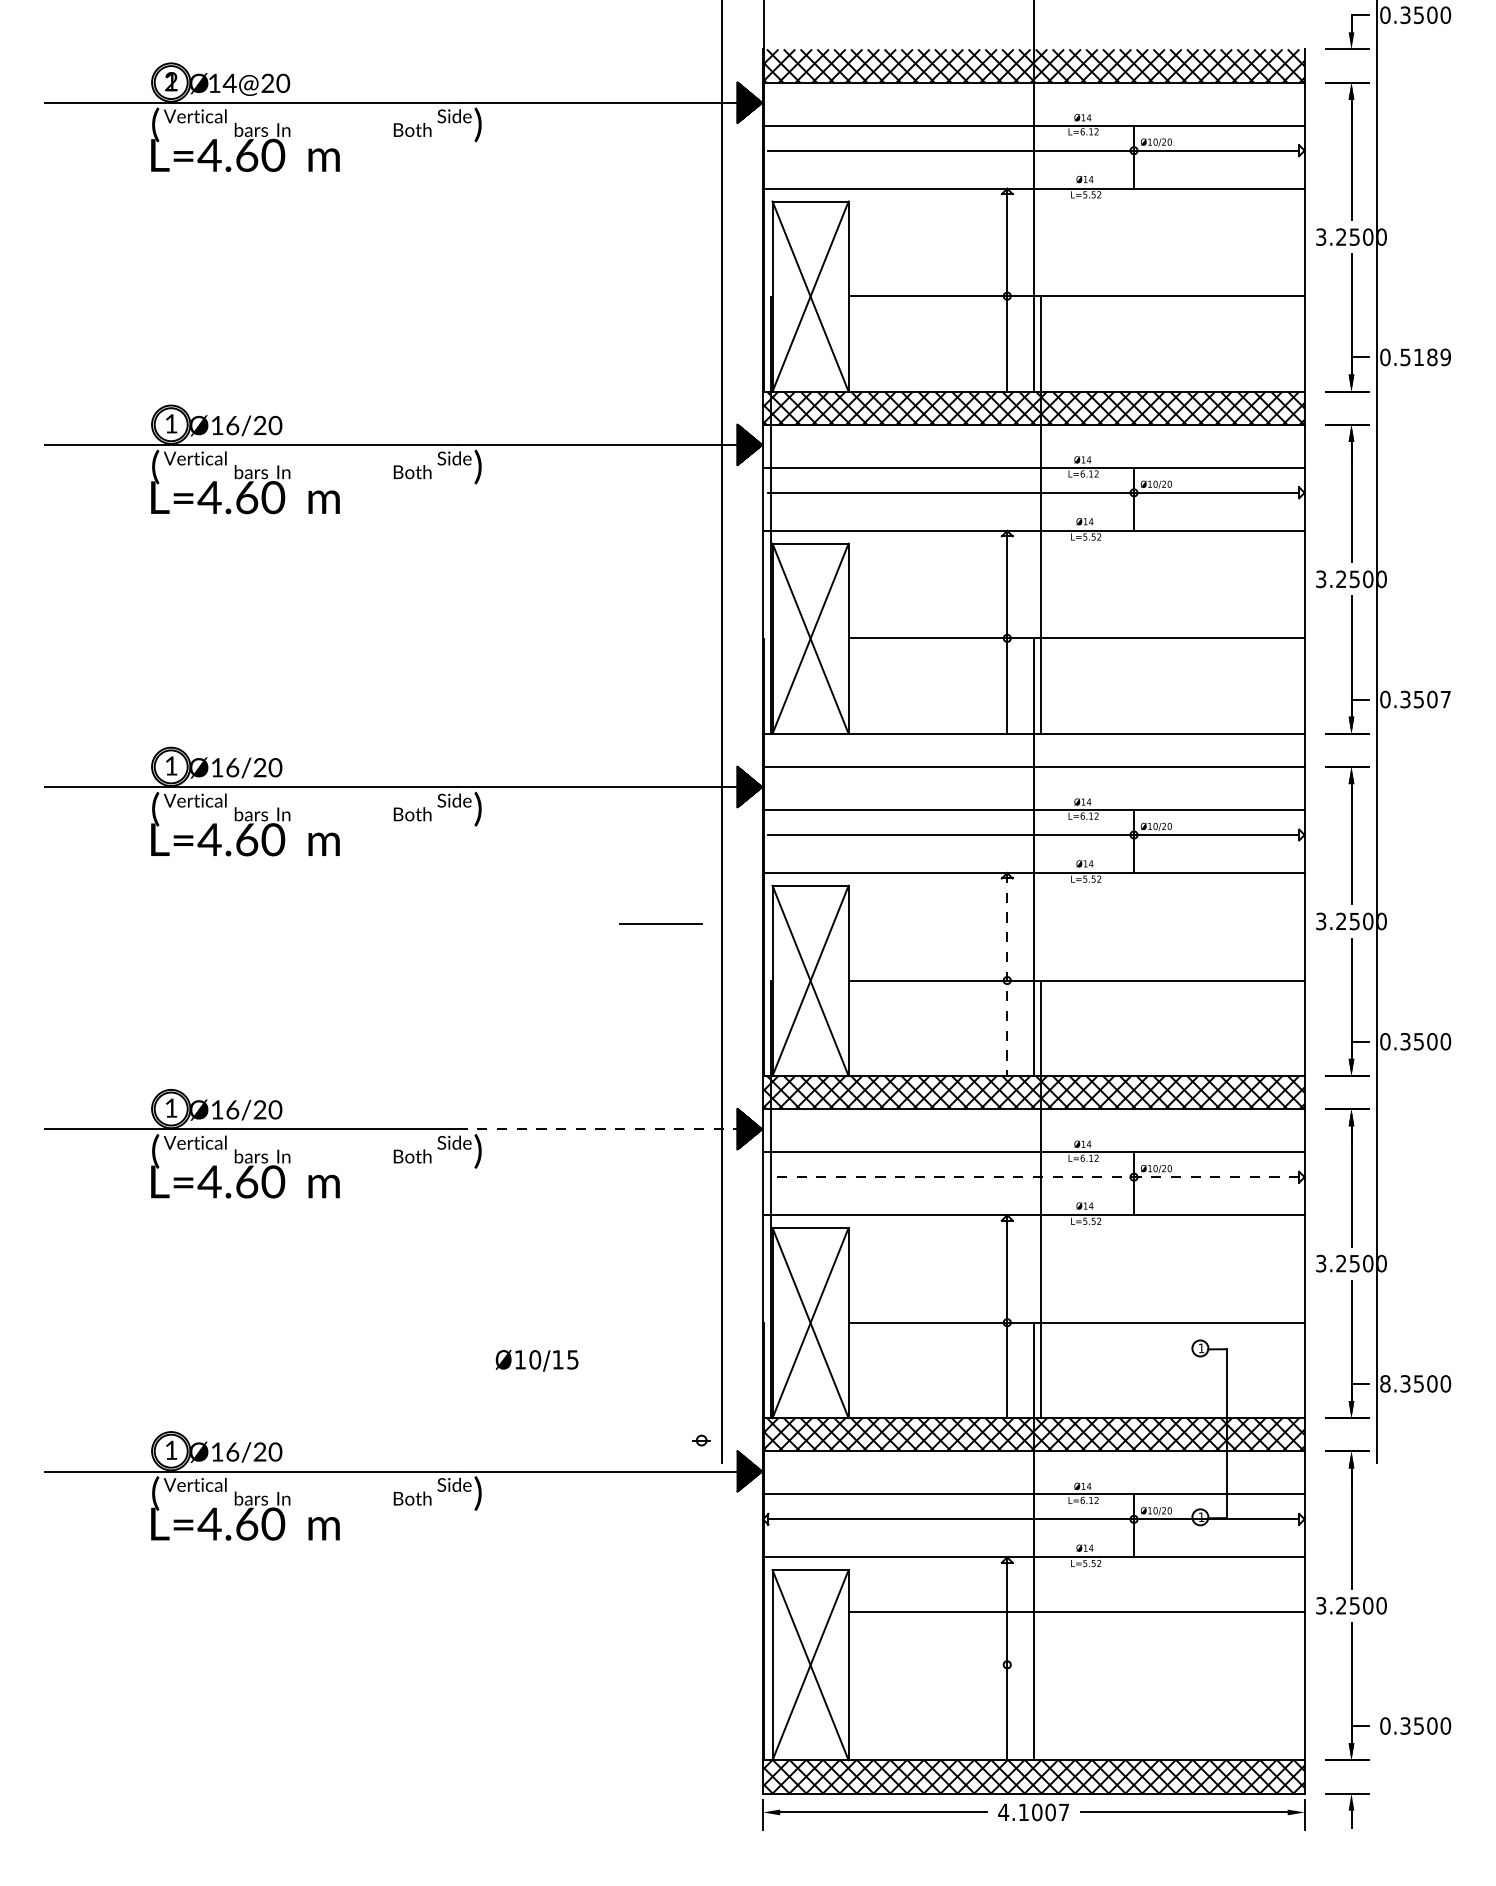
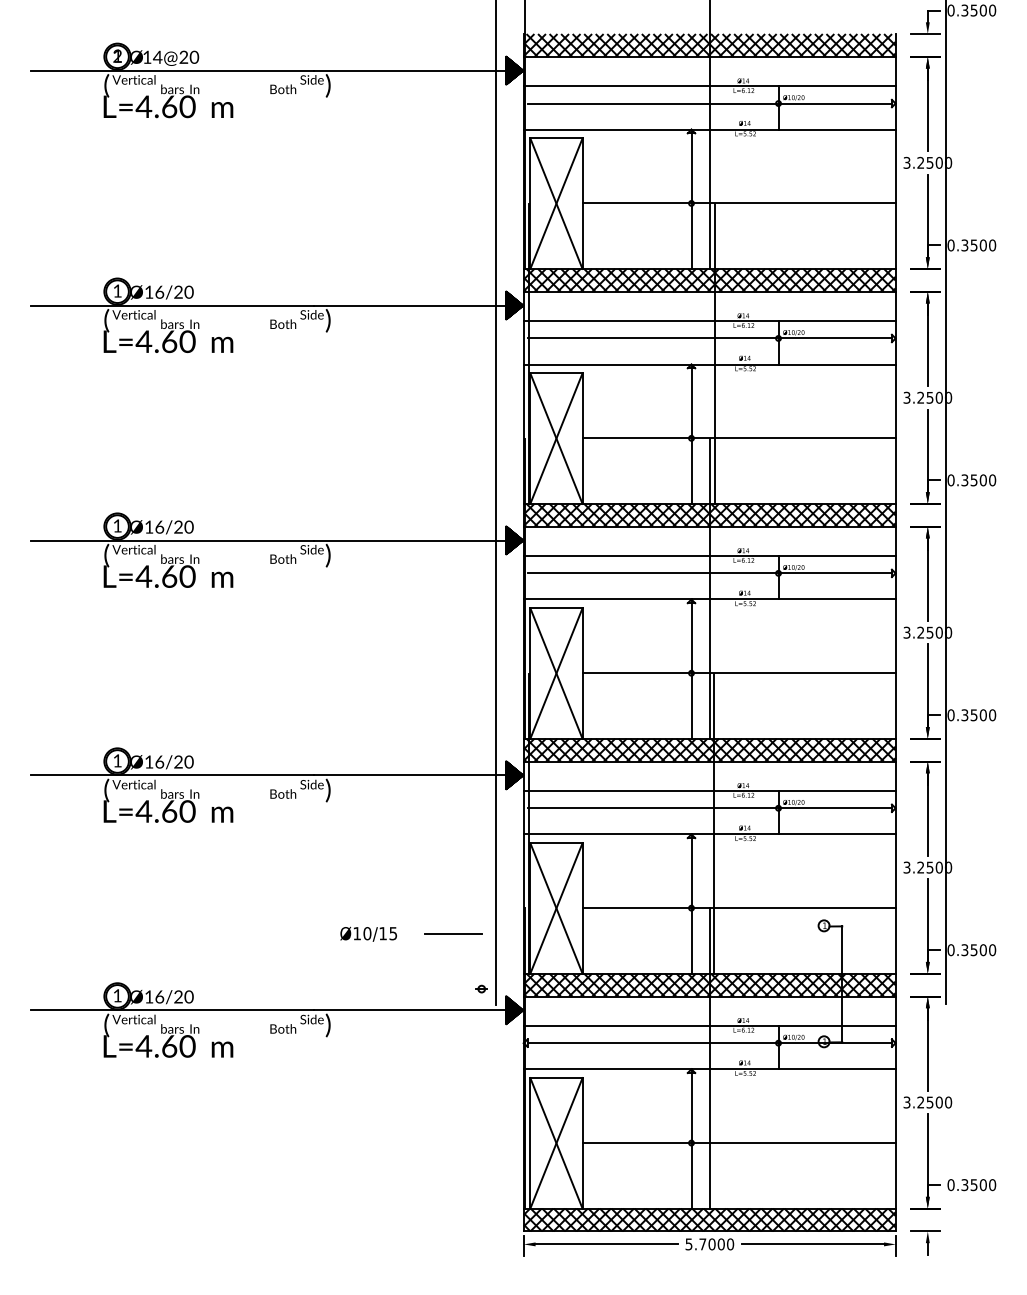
text: (1425, 357) -> (978, 245), 0.5189 -> 0.3500
text: (1445, 699) -> (992, 480), 0.3507 -> 0.3500
hatch: (1033, 749) -> (709, 514), added
line: (660, 924) -> (453, 933), moved
line: (1007, 975) -> (691, 669), dashed -> solid
line: (597, 1129) -> (410, 775), dashed -> solid
line: (1033, 1177) -> (709, 808), dashed -> solid
text: (1384, 1382) -> (950, 949), 8.3500 -> 0.3500
line: (1075, 1613) -> (738, 1143), moved
text: (1033, 1812) -> (709, 1244), 4.1007 -> 5.7000

